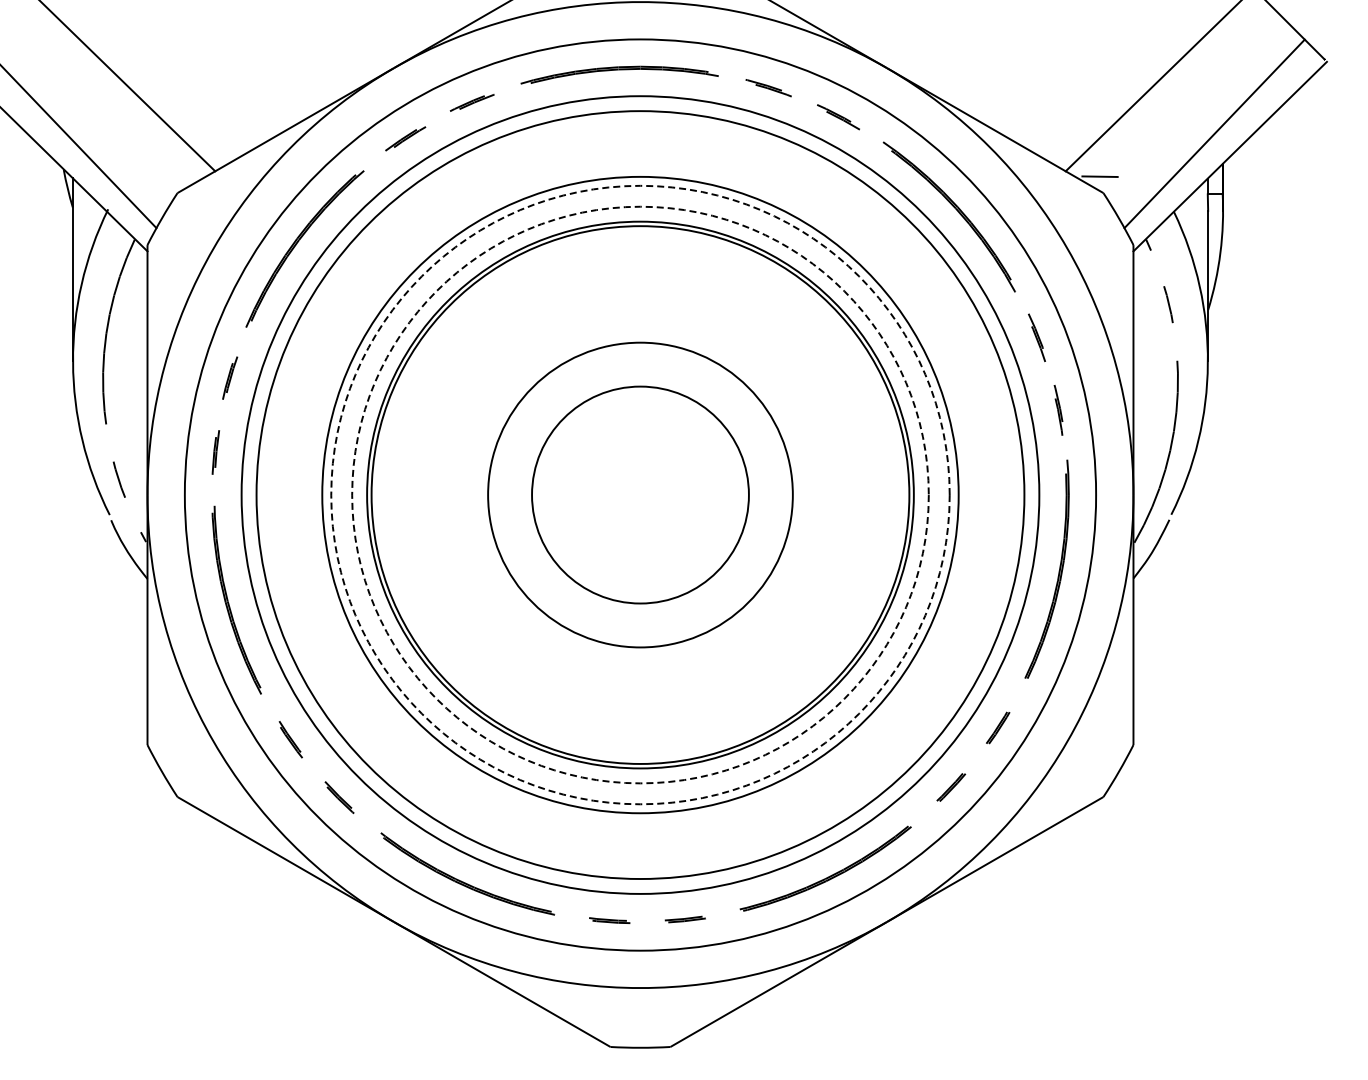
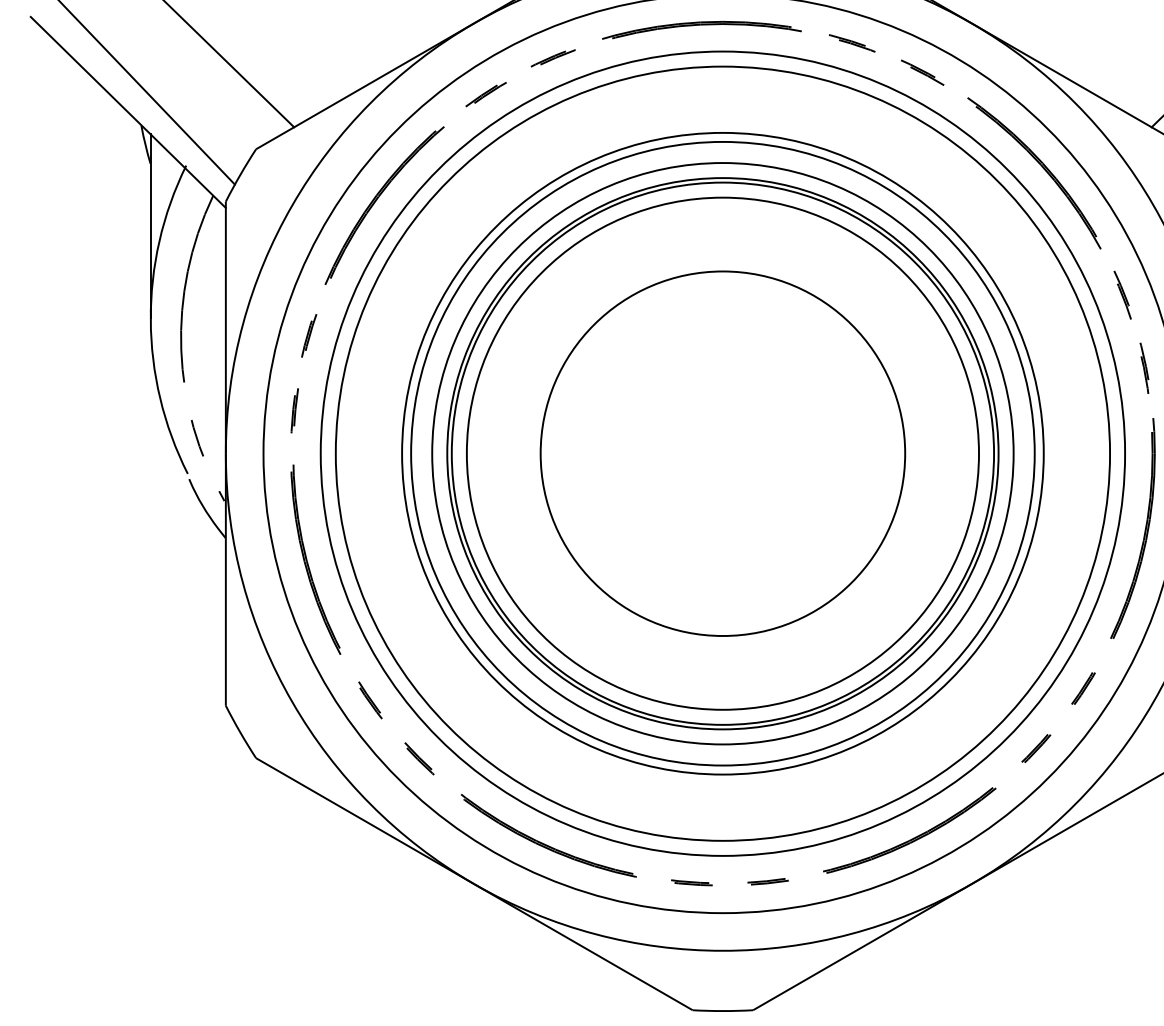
circle: (640, 494) -> (722, 453), dashed -> solid
circle: (640, 494) -> (722, 453), dashed -> solid
circle: (640, 494) -> (722, 453), size x1.67
circle: (640, 495) -> (722, 454), size x1.67

